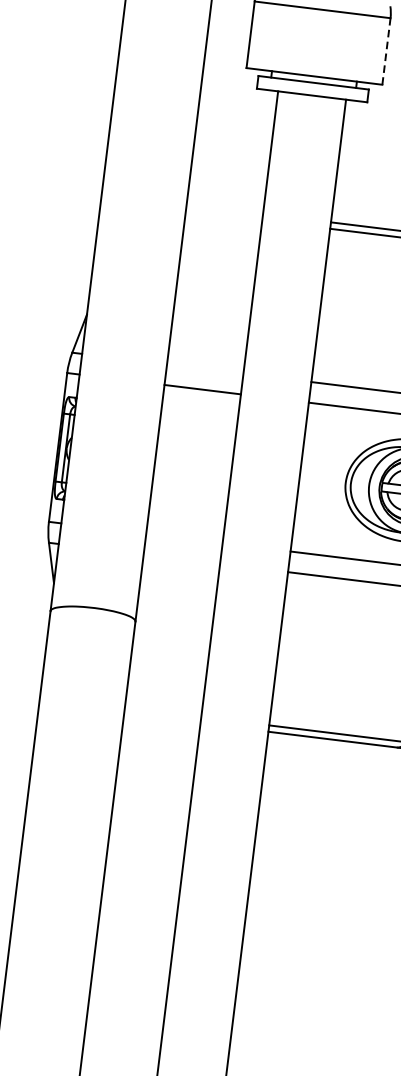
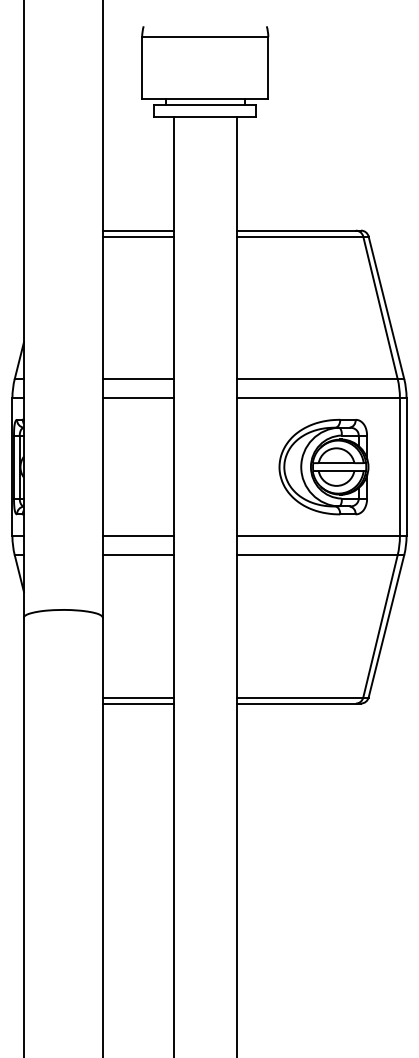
line: (386, 51) -> (268, 68), dashed -> solid
line: (224, 209) -> (137, 230), added
line: (223, 215) -> (137, 236), added
line: (204, 368) -> (137, 378), added
line: (183, 538) -> (137, 536), added
line: (181, 559) -> (137, 555), added
line: (162, 712) -> (137, 697), added
line: (161, 718) -> (137, 703), added

